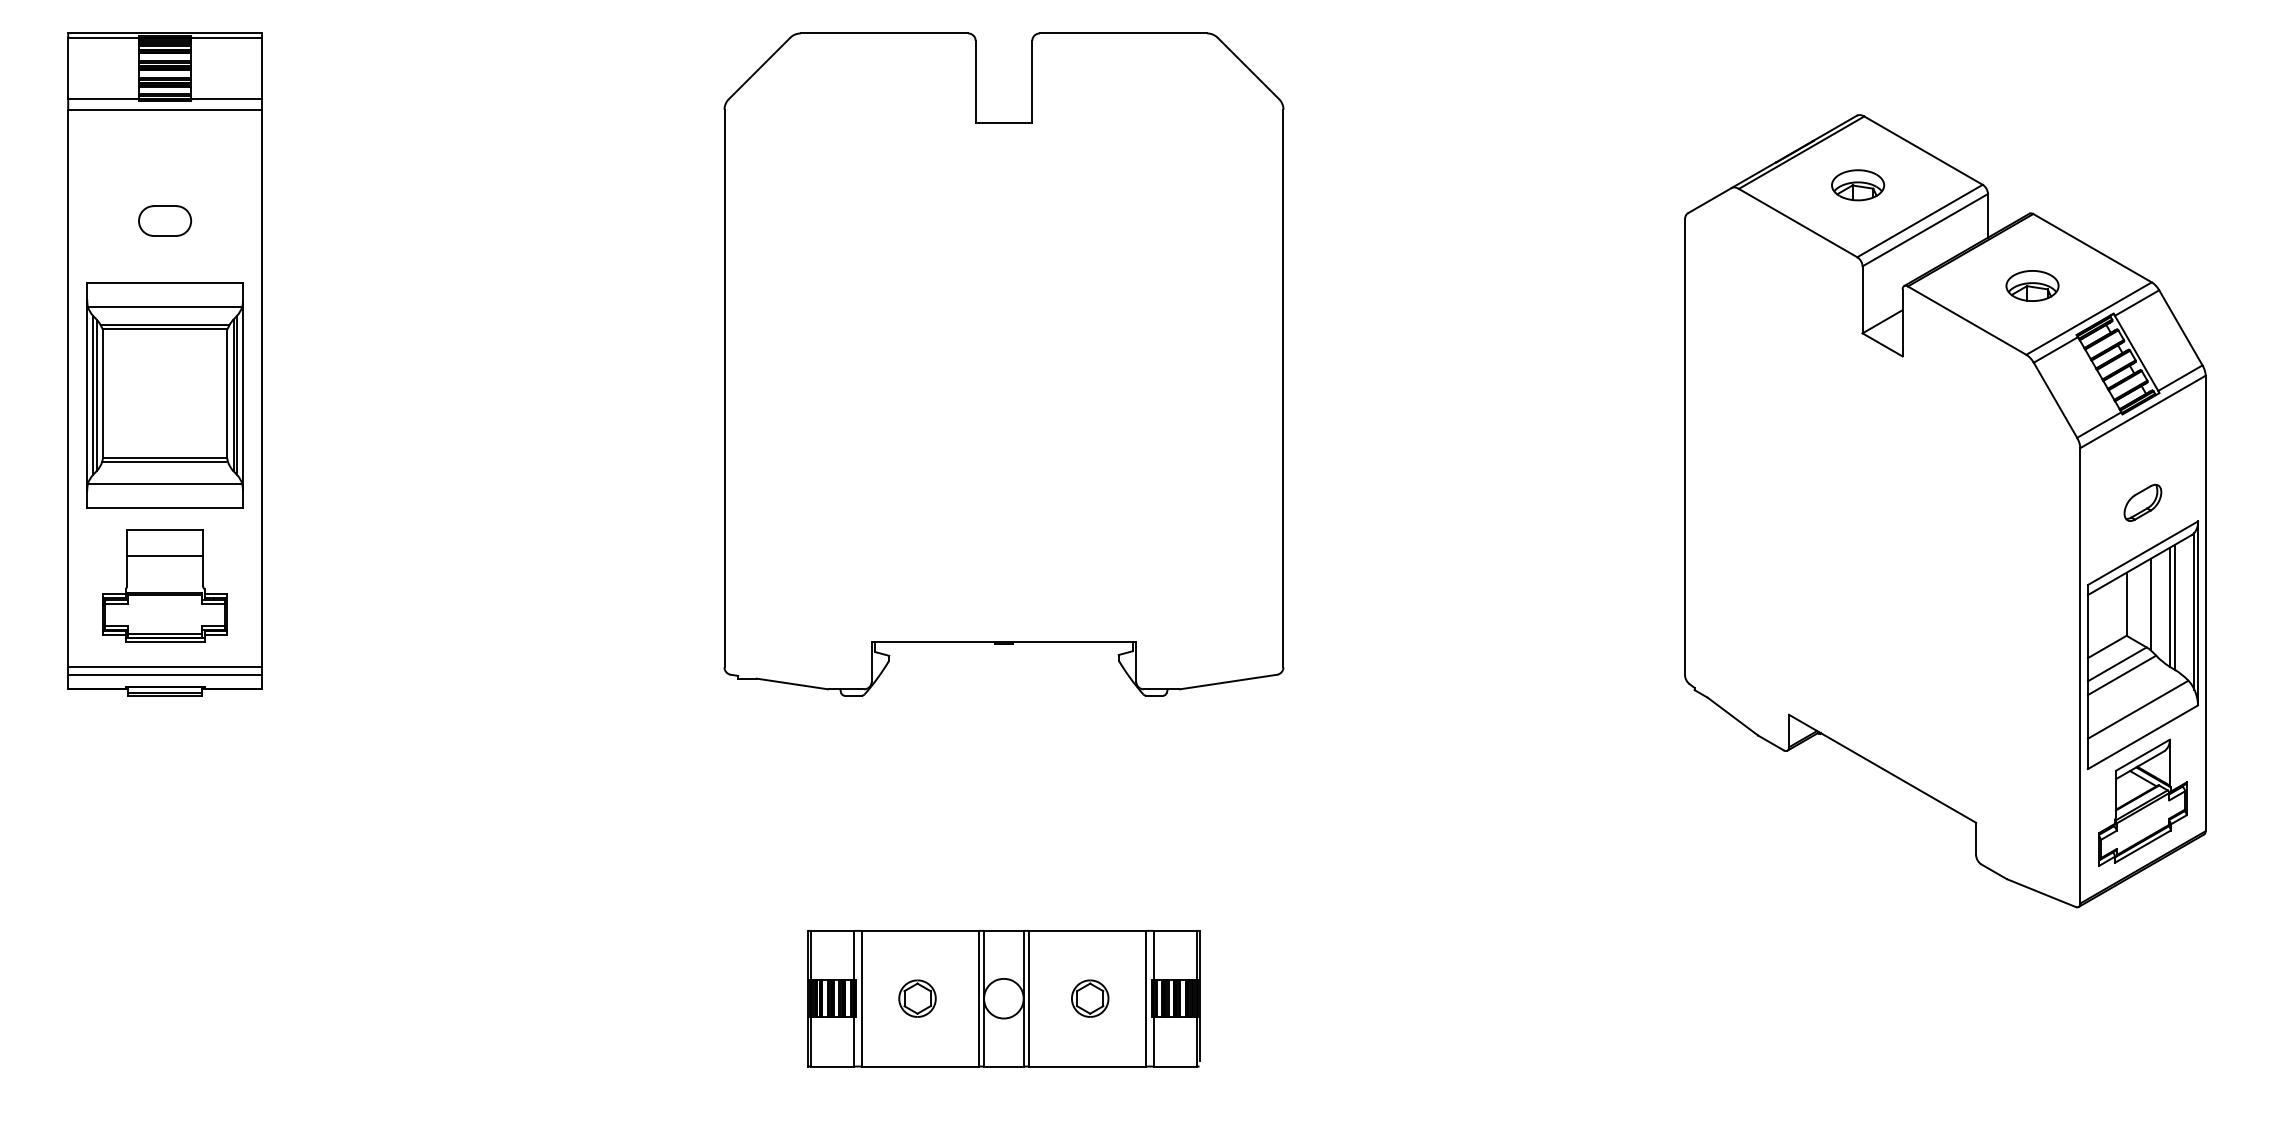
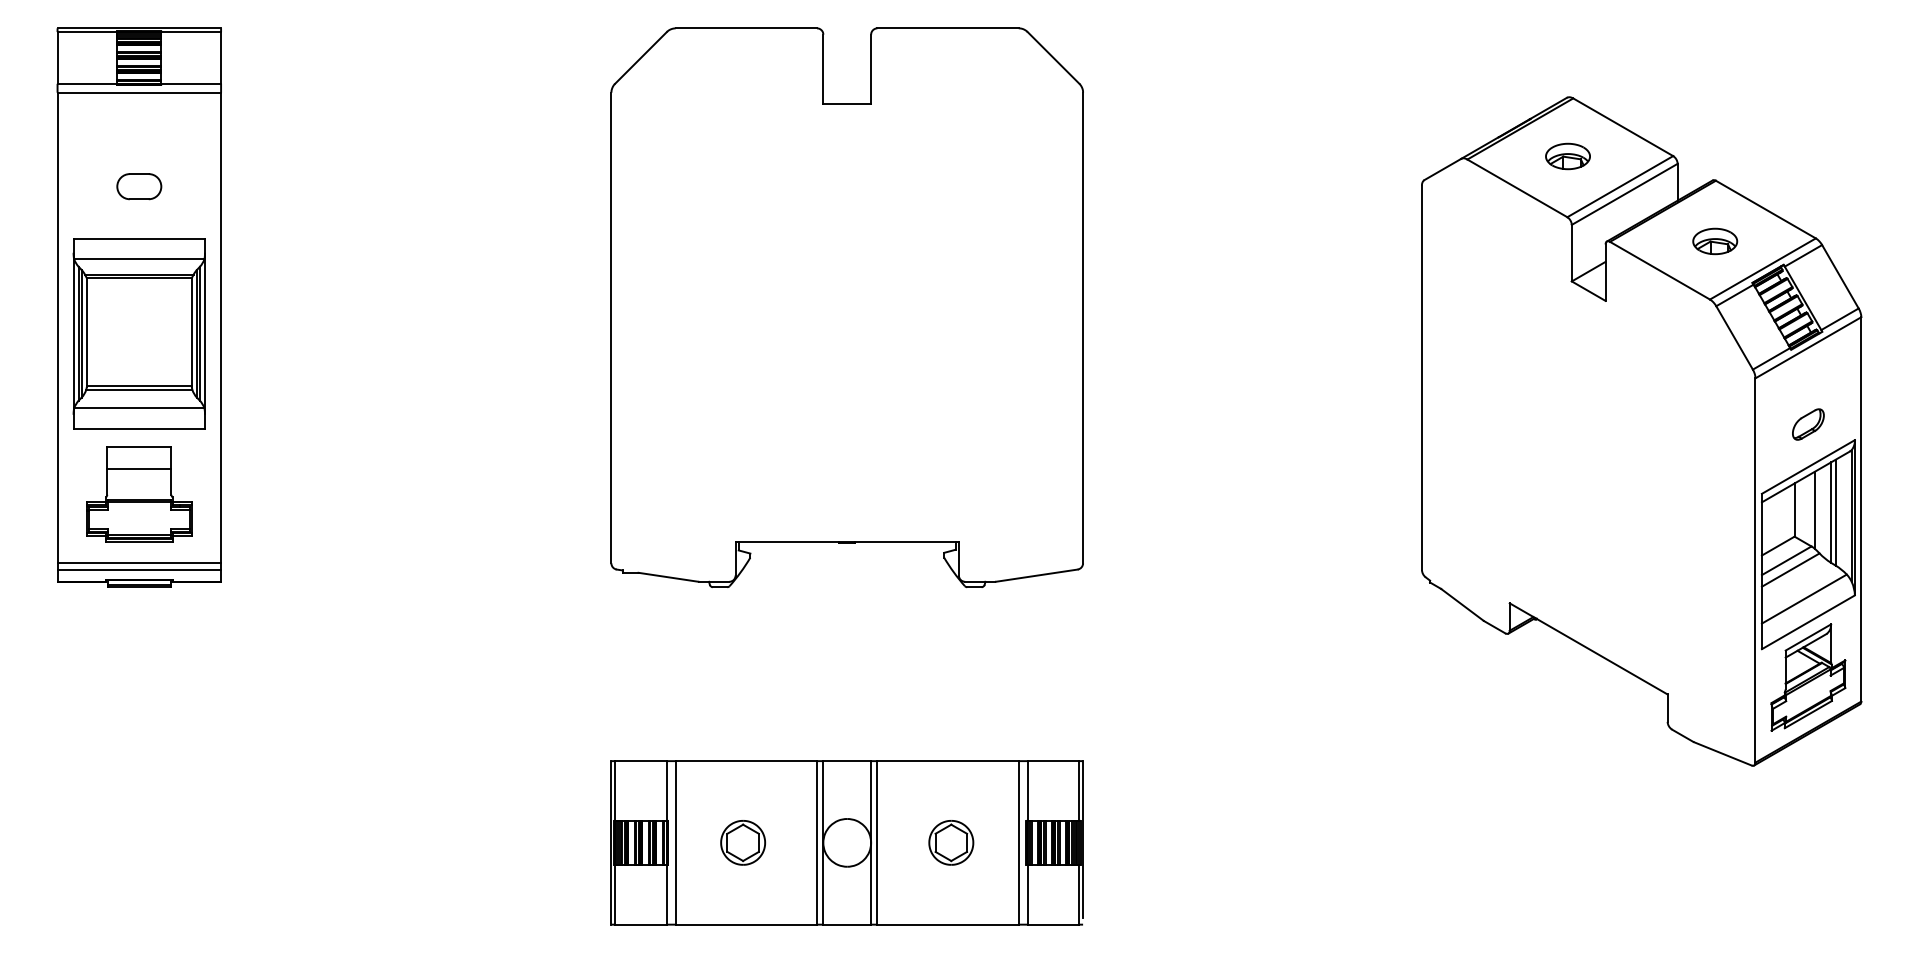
part: (1003, 998) -> (846, 842), size x1.43

